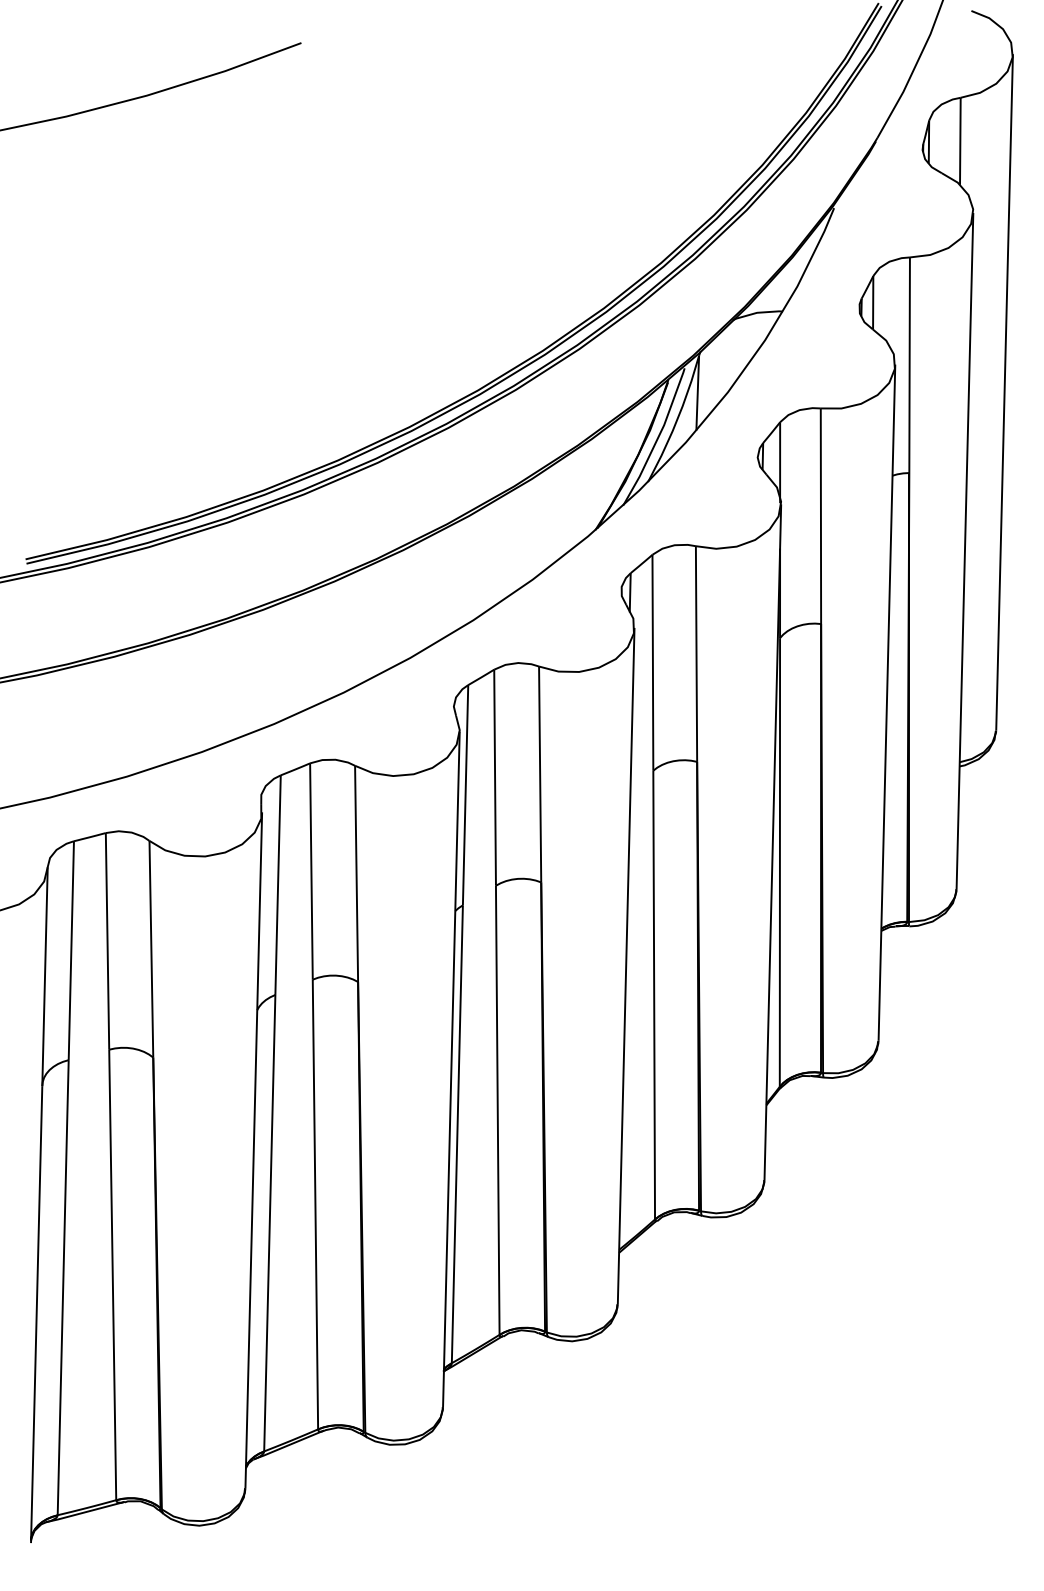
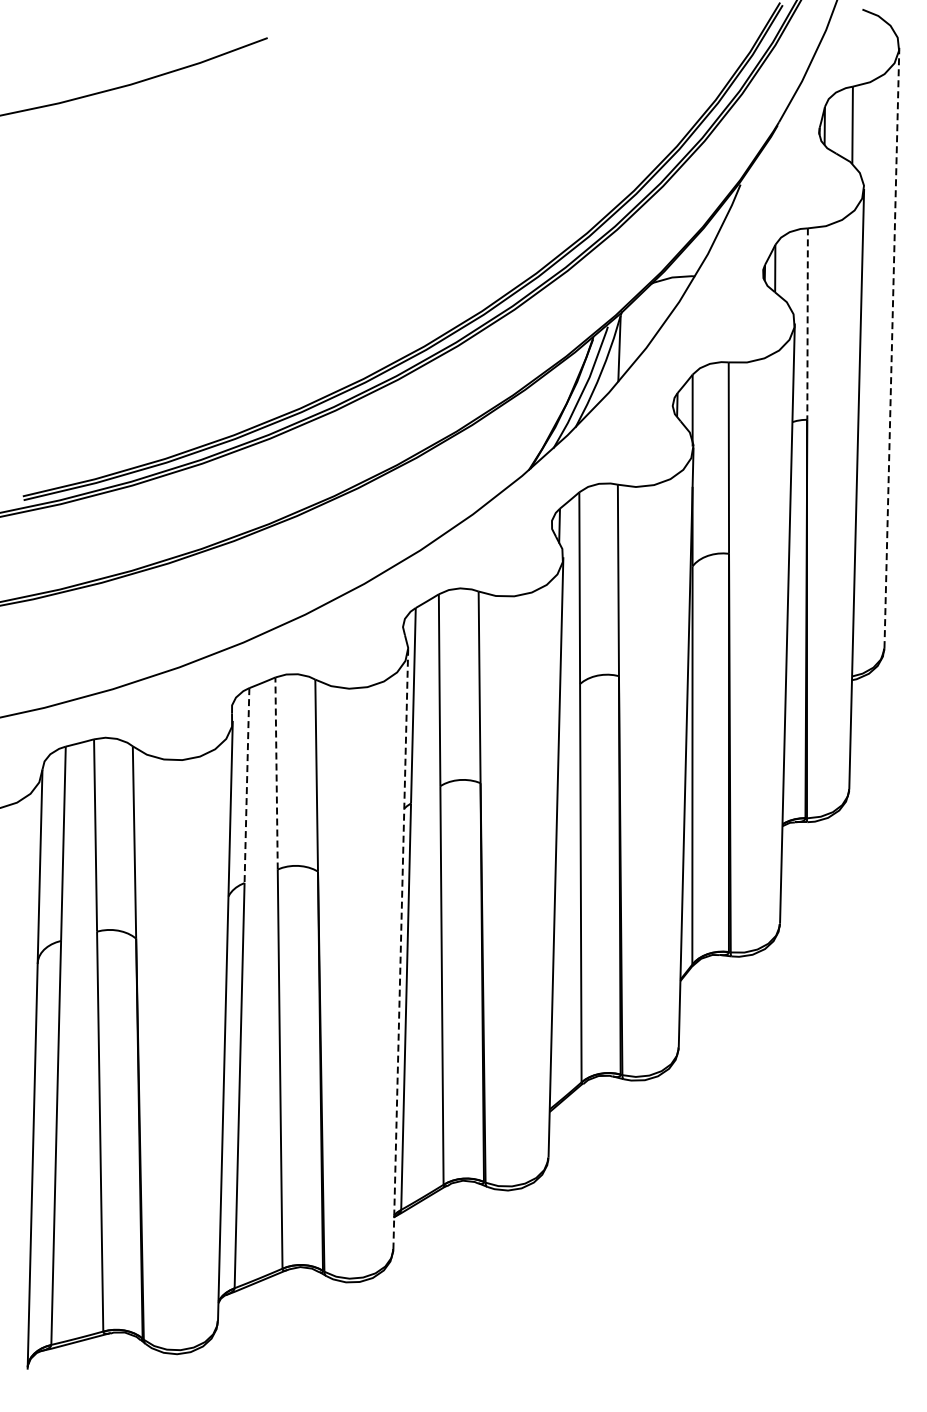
line: (909, 364) -> (807, 323), solid -> dashed
line: (1004, 391) -> (891, 347), solid -> dashed
line: (311, 871) -> (276, 773), solid -> dashed
line: (277, 886) -> (246, 786), solid -> dashed
line: (451, 1068) -> (400, 948), solid -> dashed

